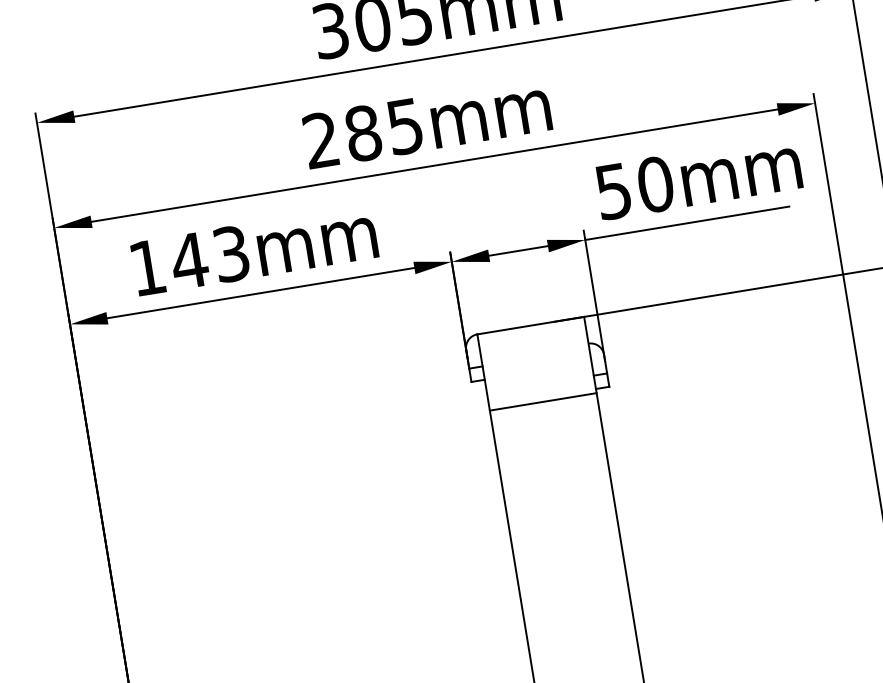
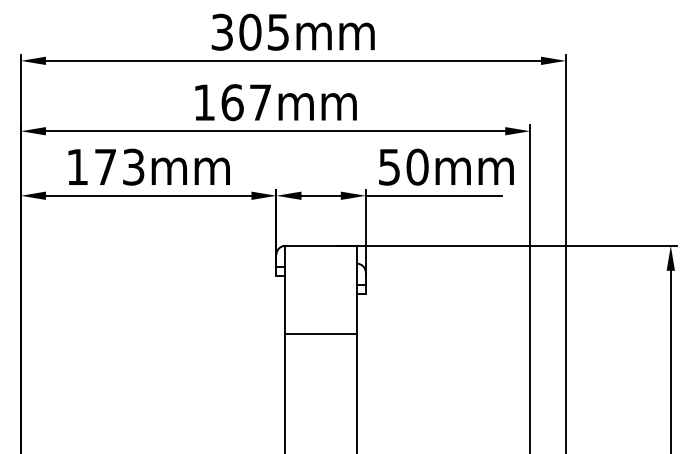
text: (361, 133) -> (231, 102), 285mm -> 167mm
text: (189, 259) -> (105, 166), 143mm -> 173mm
line: (542, 401) -> (320, 333), moved

